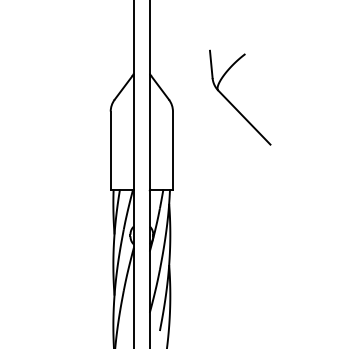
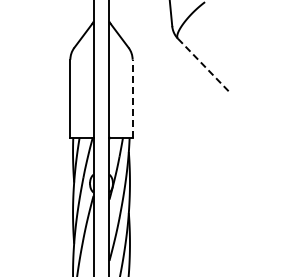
line: (244, 117) -> (204, 65), solid -> dashed
line: (172, 150) -> (132, 98), solid -> dashed

